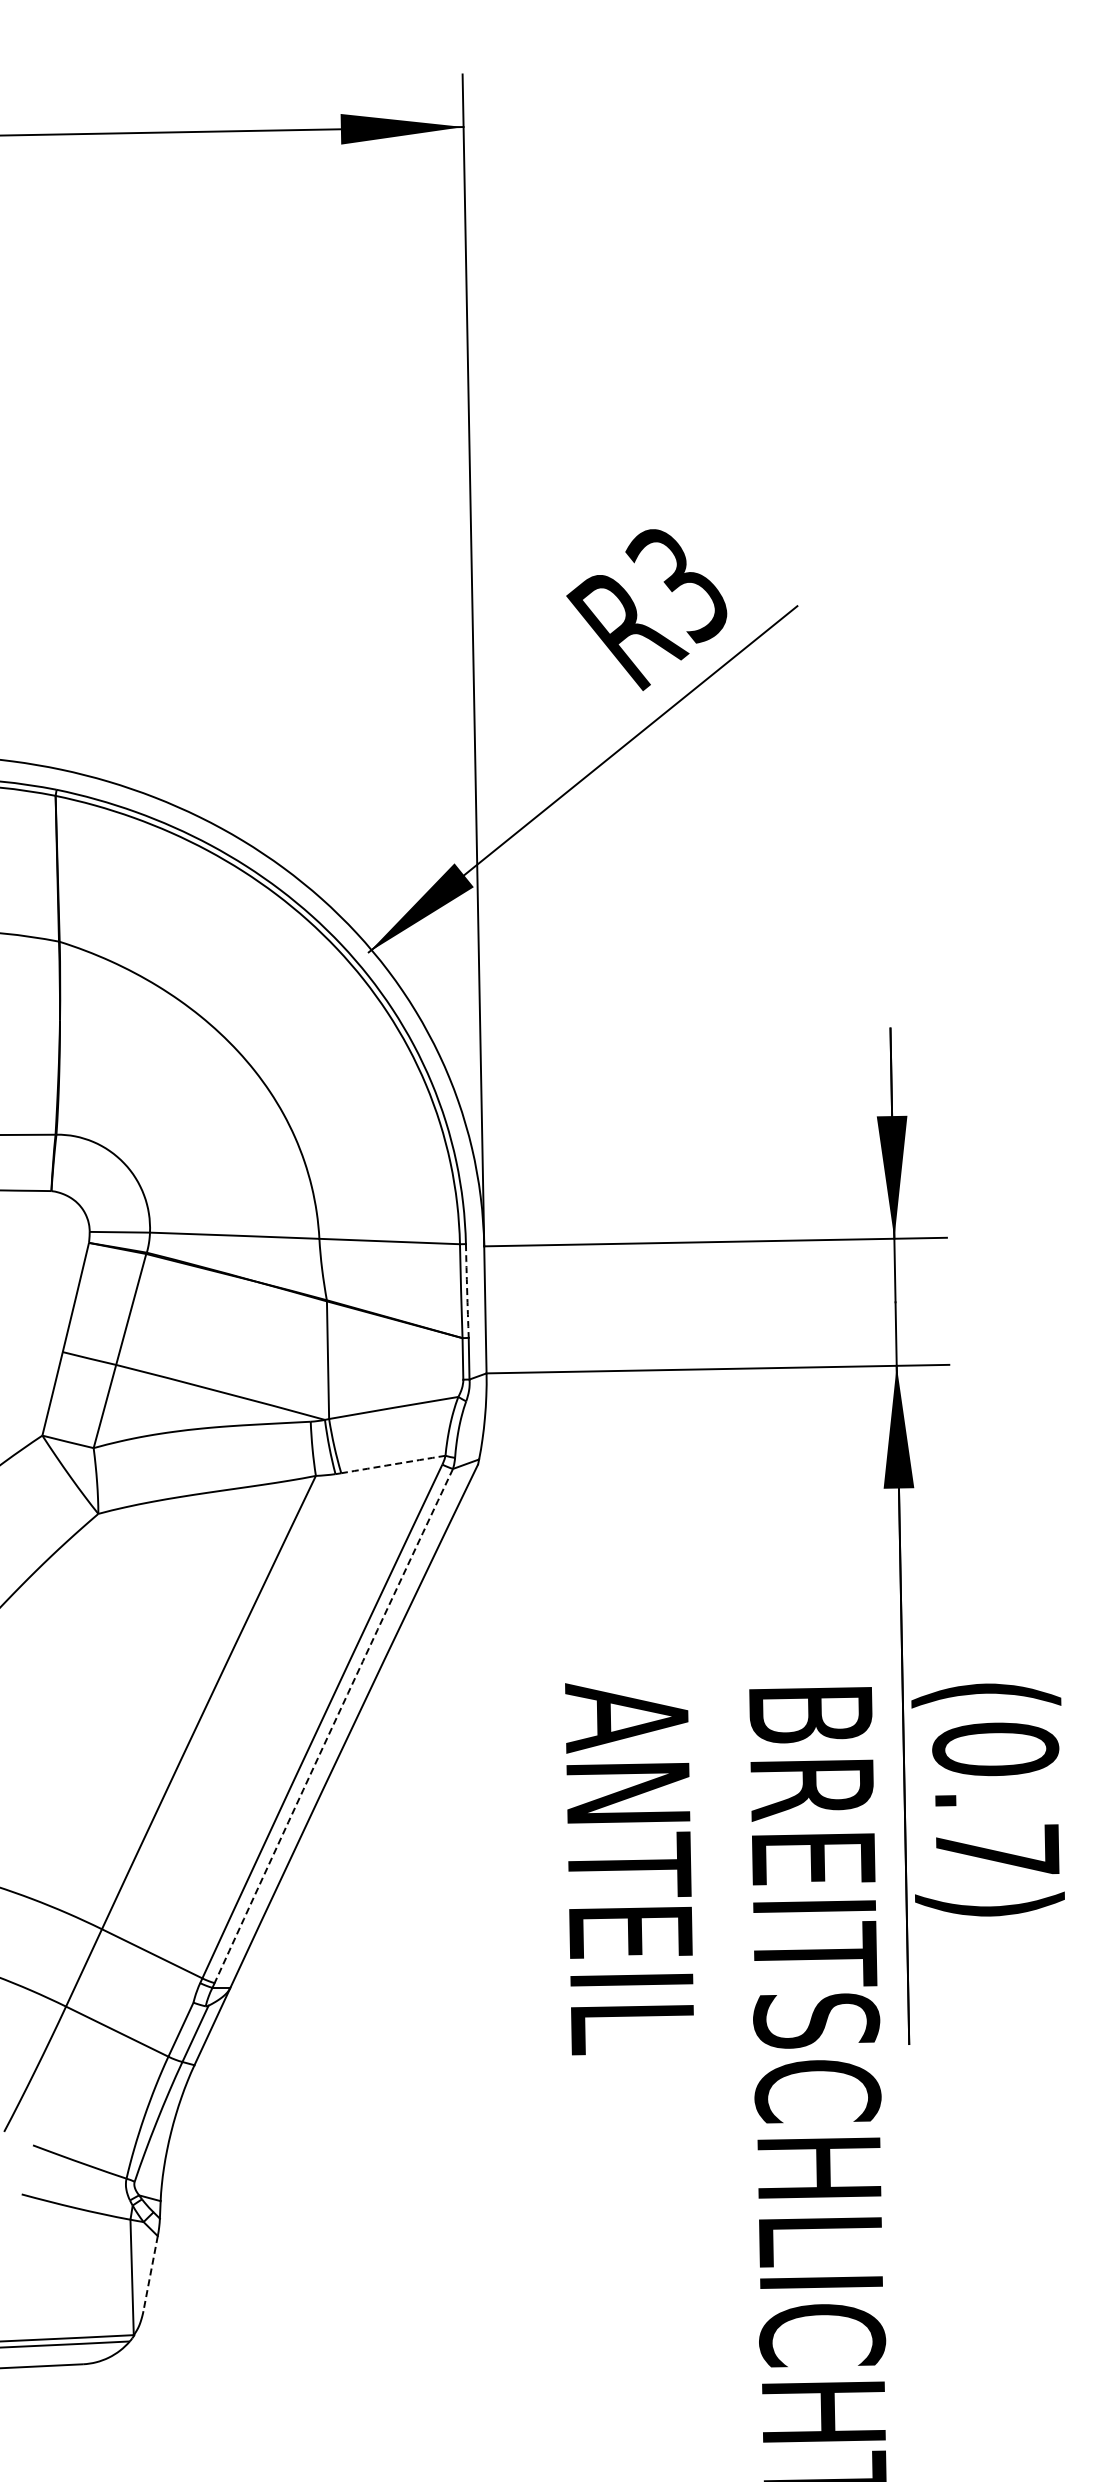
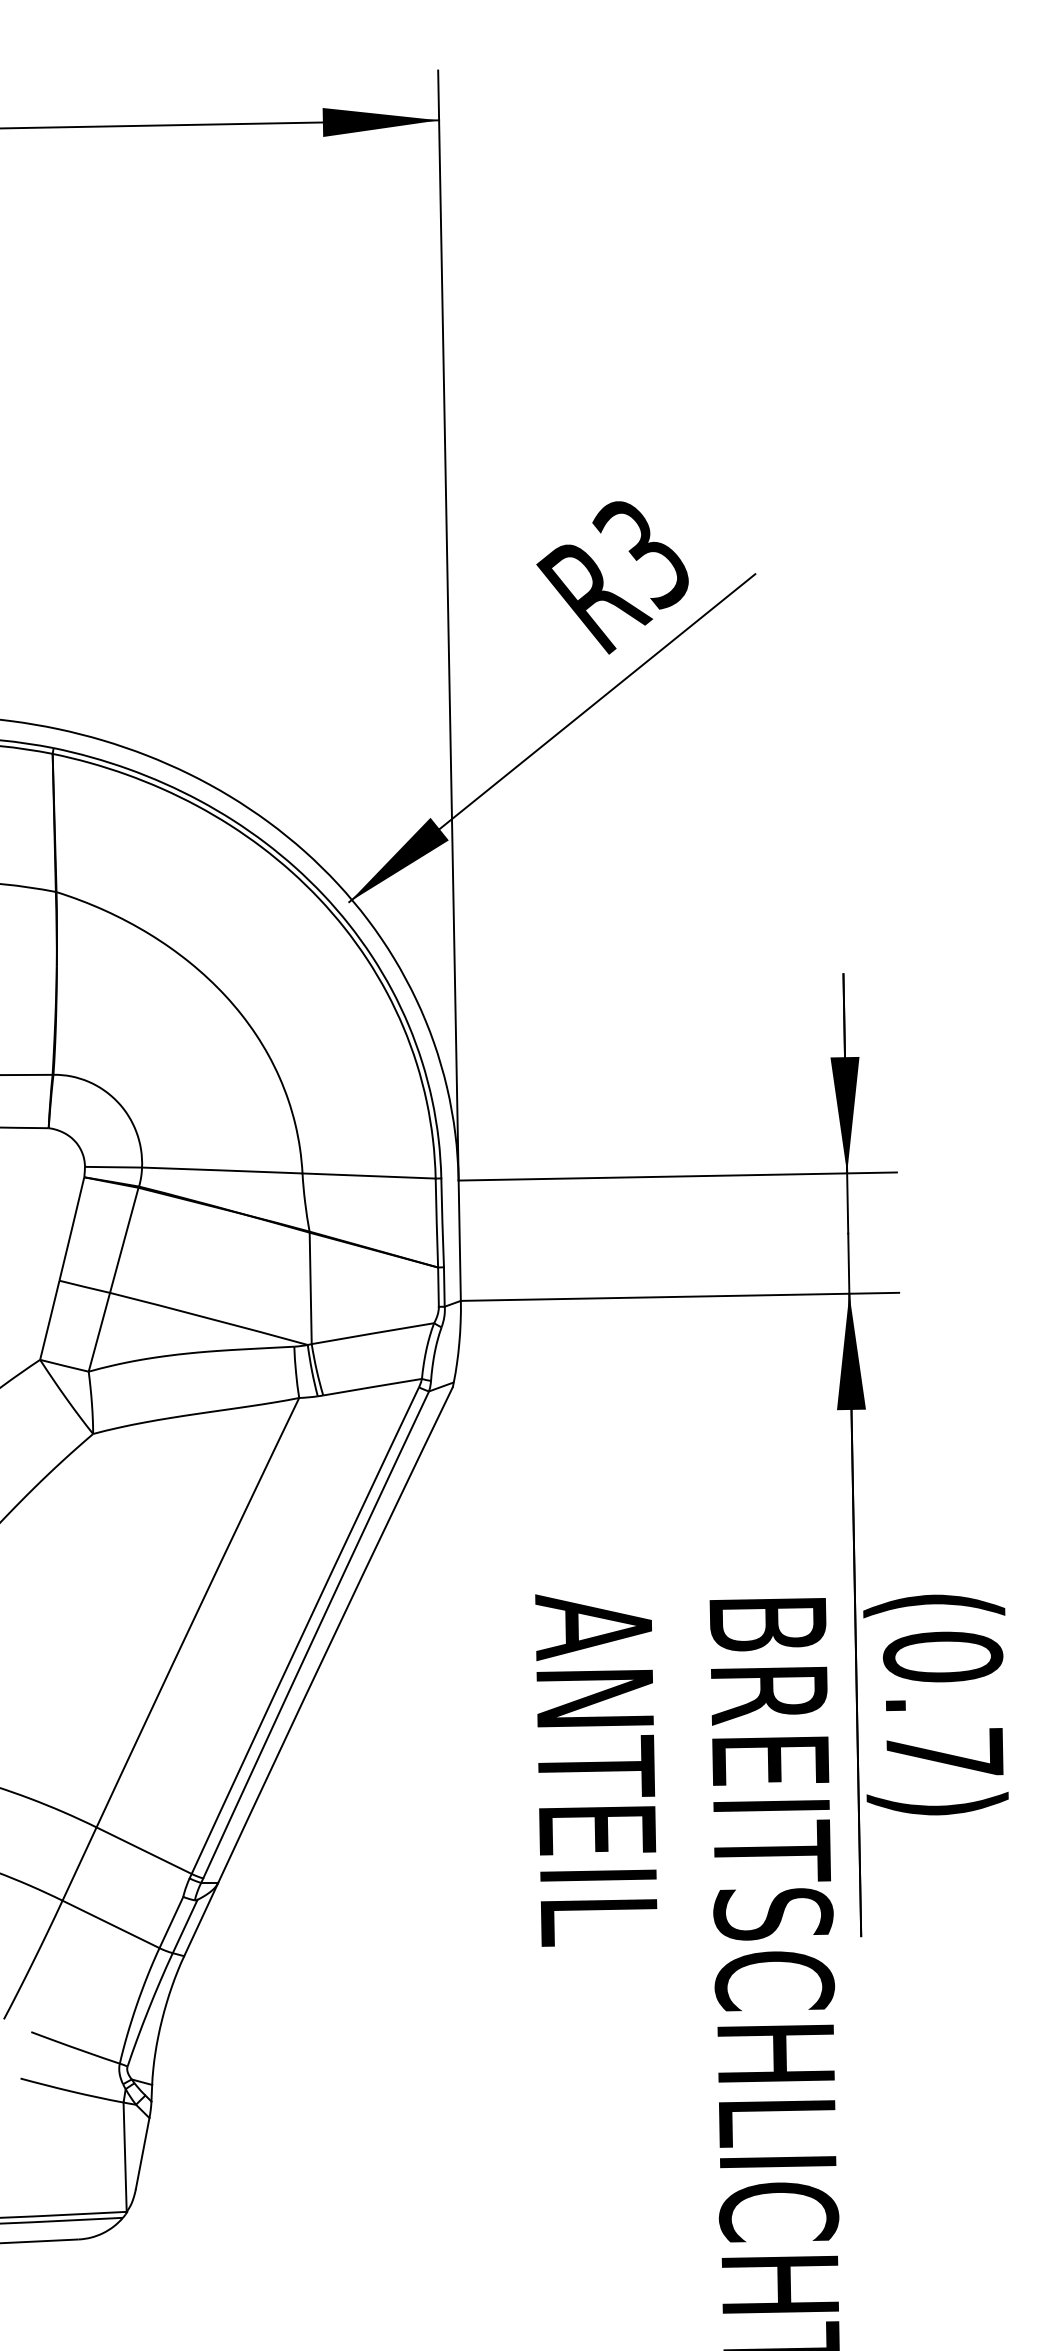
arc: (467, 1291) -> (442, 1223), dashed -> solid
arc: (393, 1464) -> (372, 1387), dashed -> solid
arc: (333, 1725) -> (315, 1634), dashed -> solid
line: (150, 2274) -> (142, 2154), dashed -> solid

